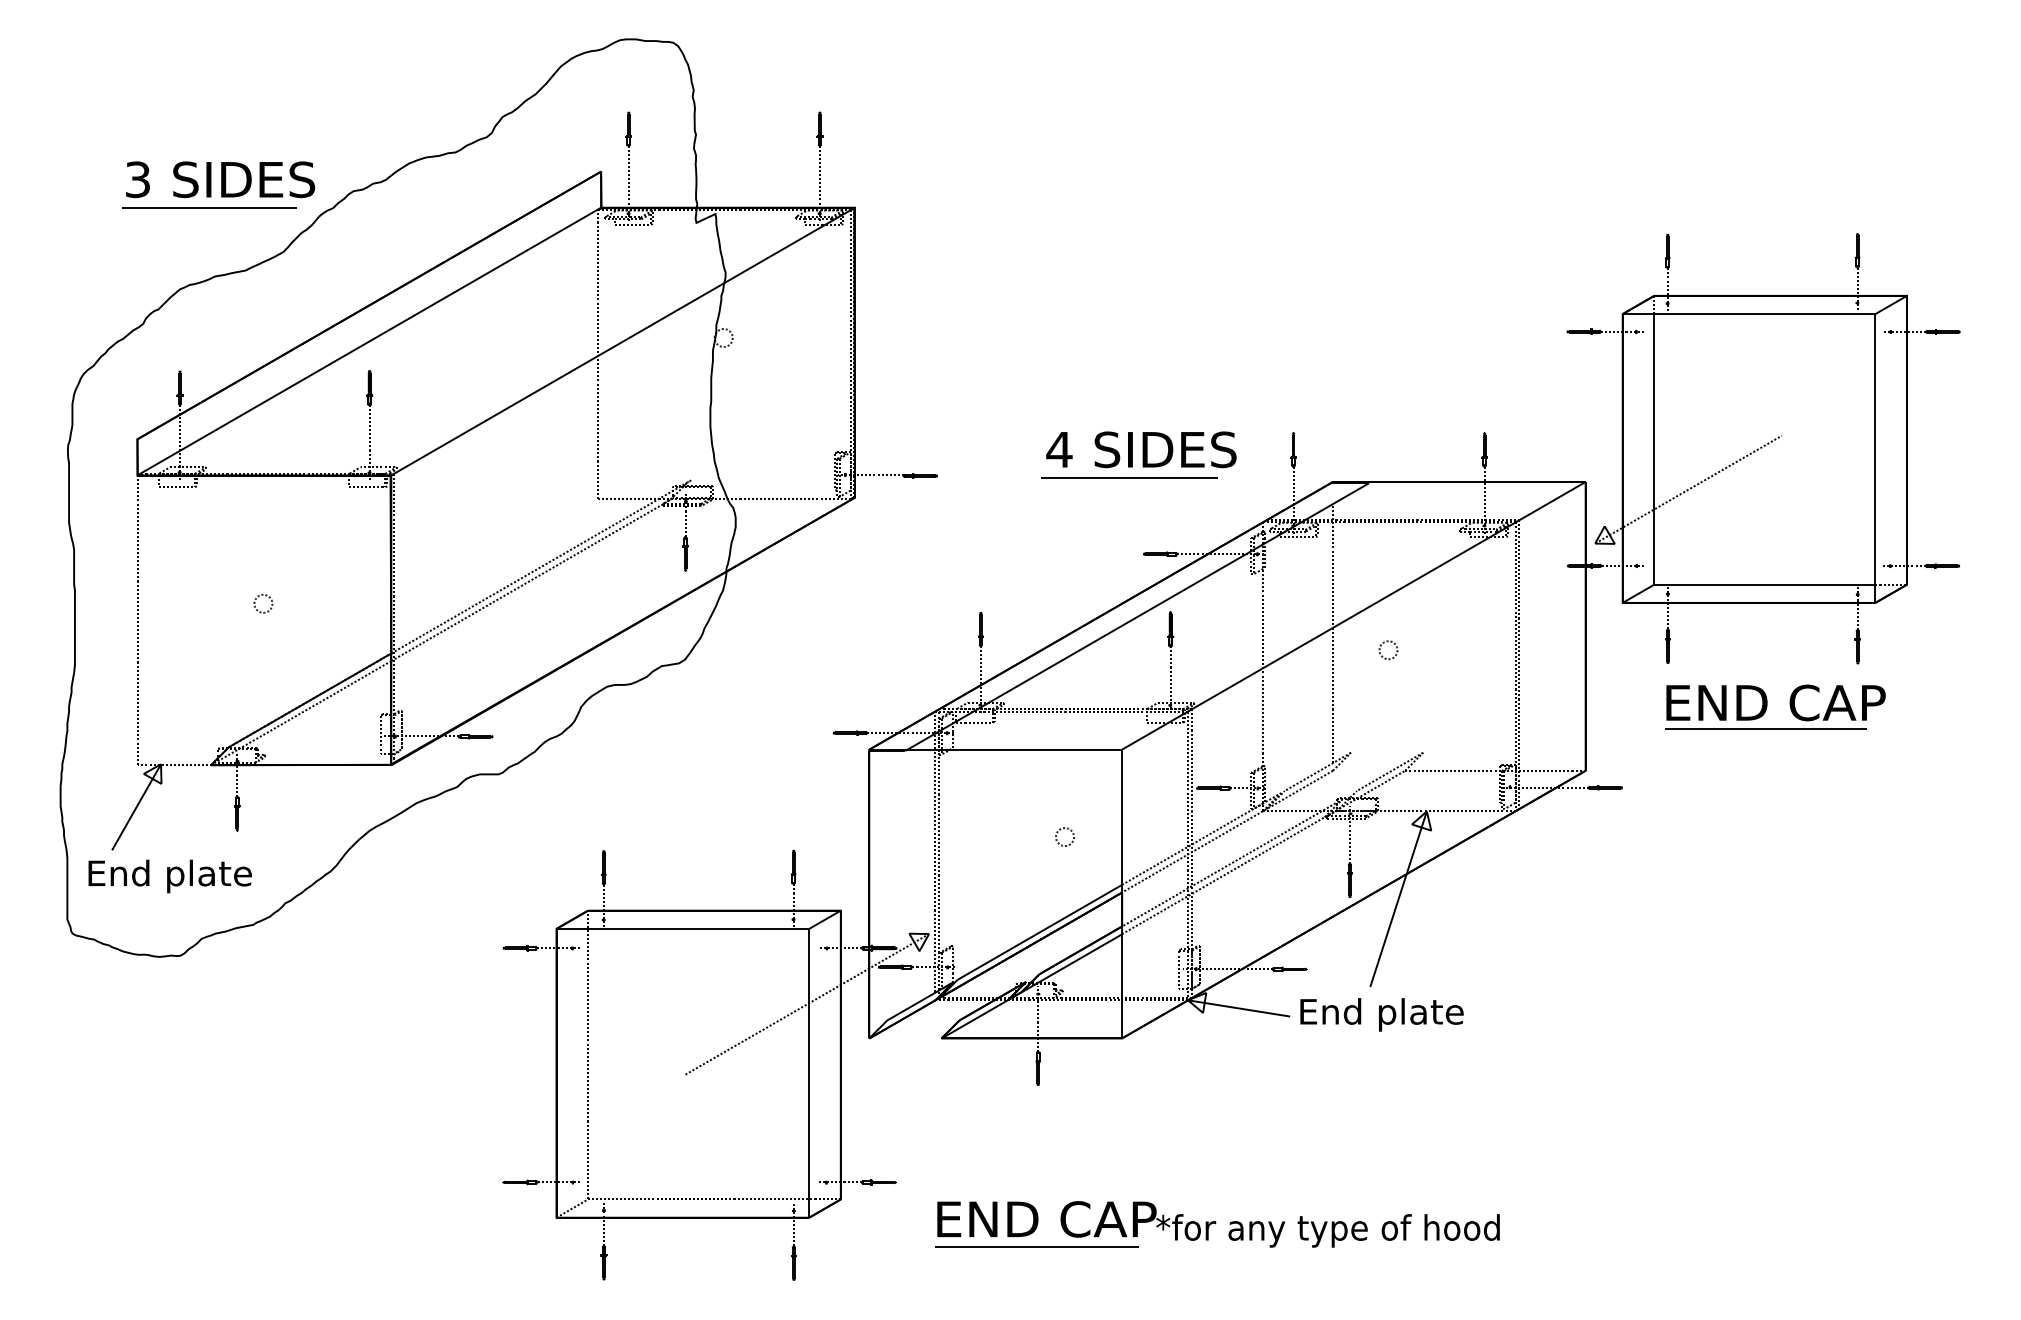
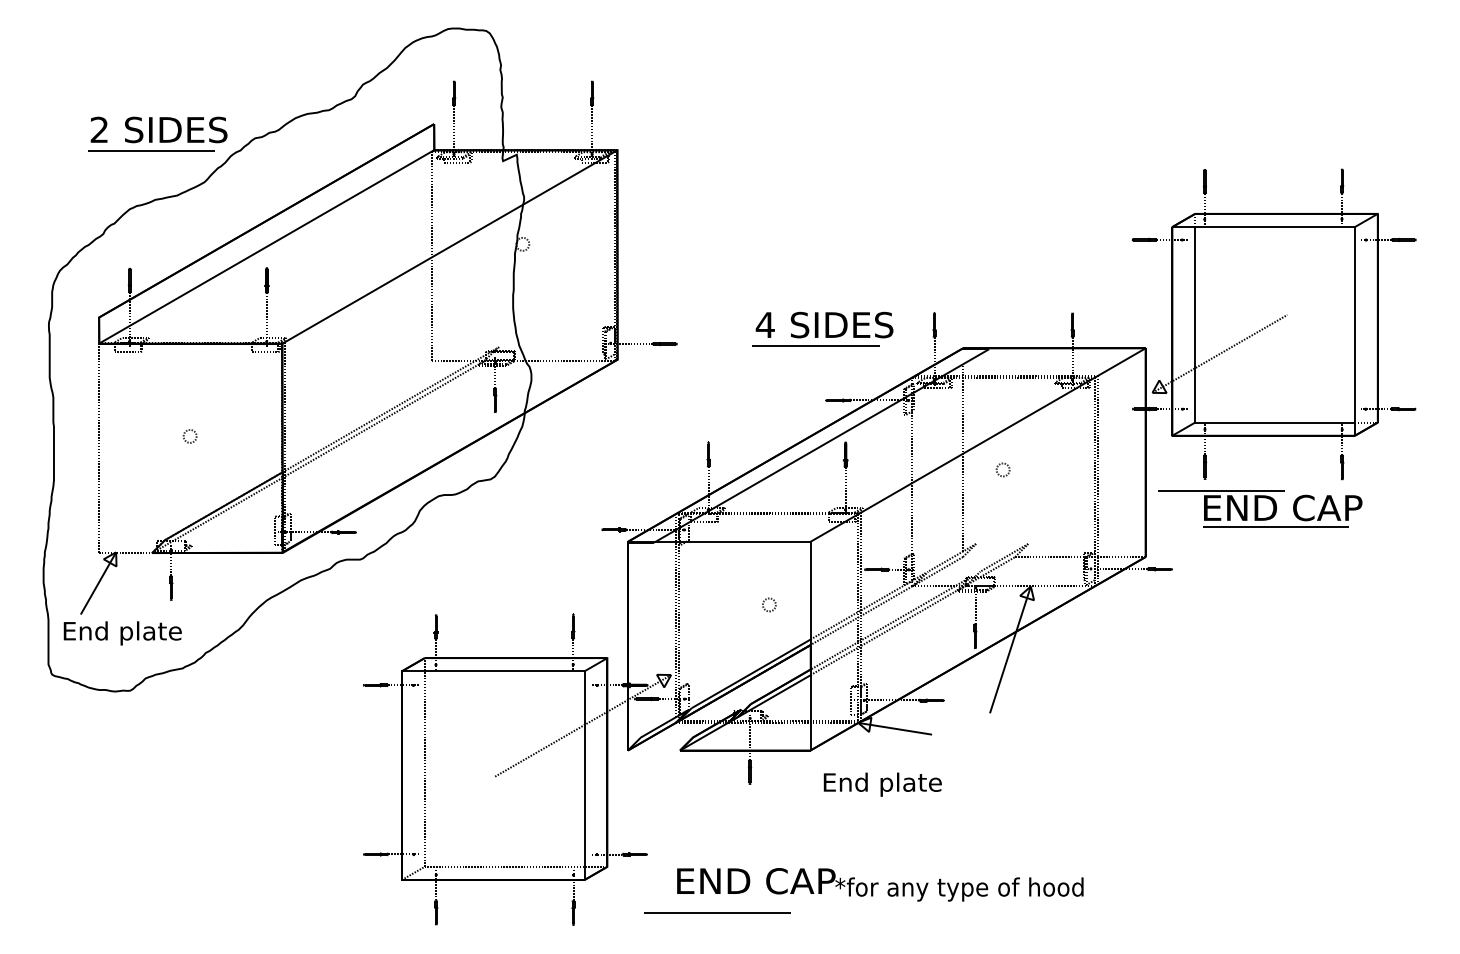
text: (137, 179) -> (99, 129), 3 -> 2
line: (1690, 678) -> (1221, 490), added
text: (1381, 1014) -> (882, 784), moved
line: (1036, 1246) -> (716, 912), moved

